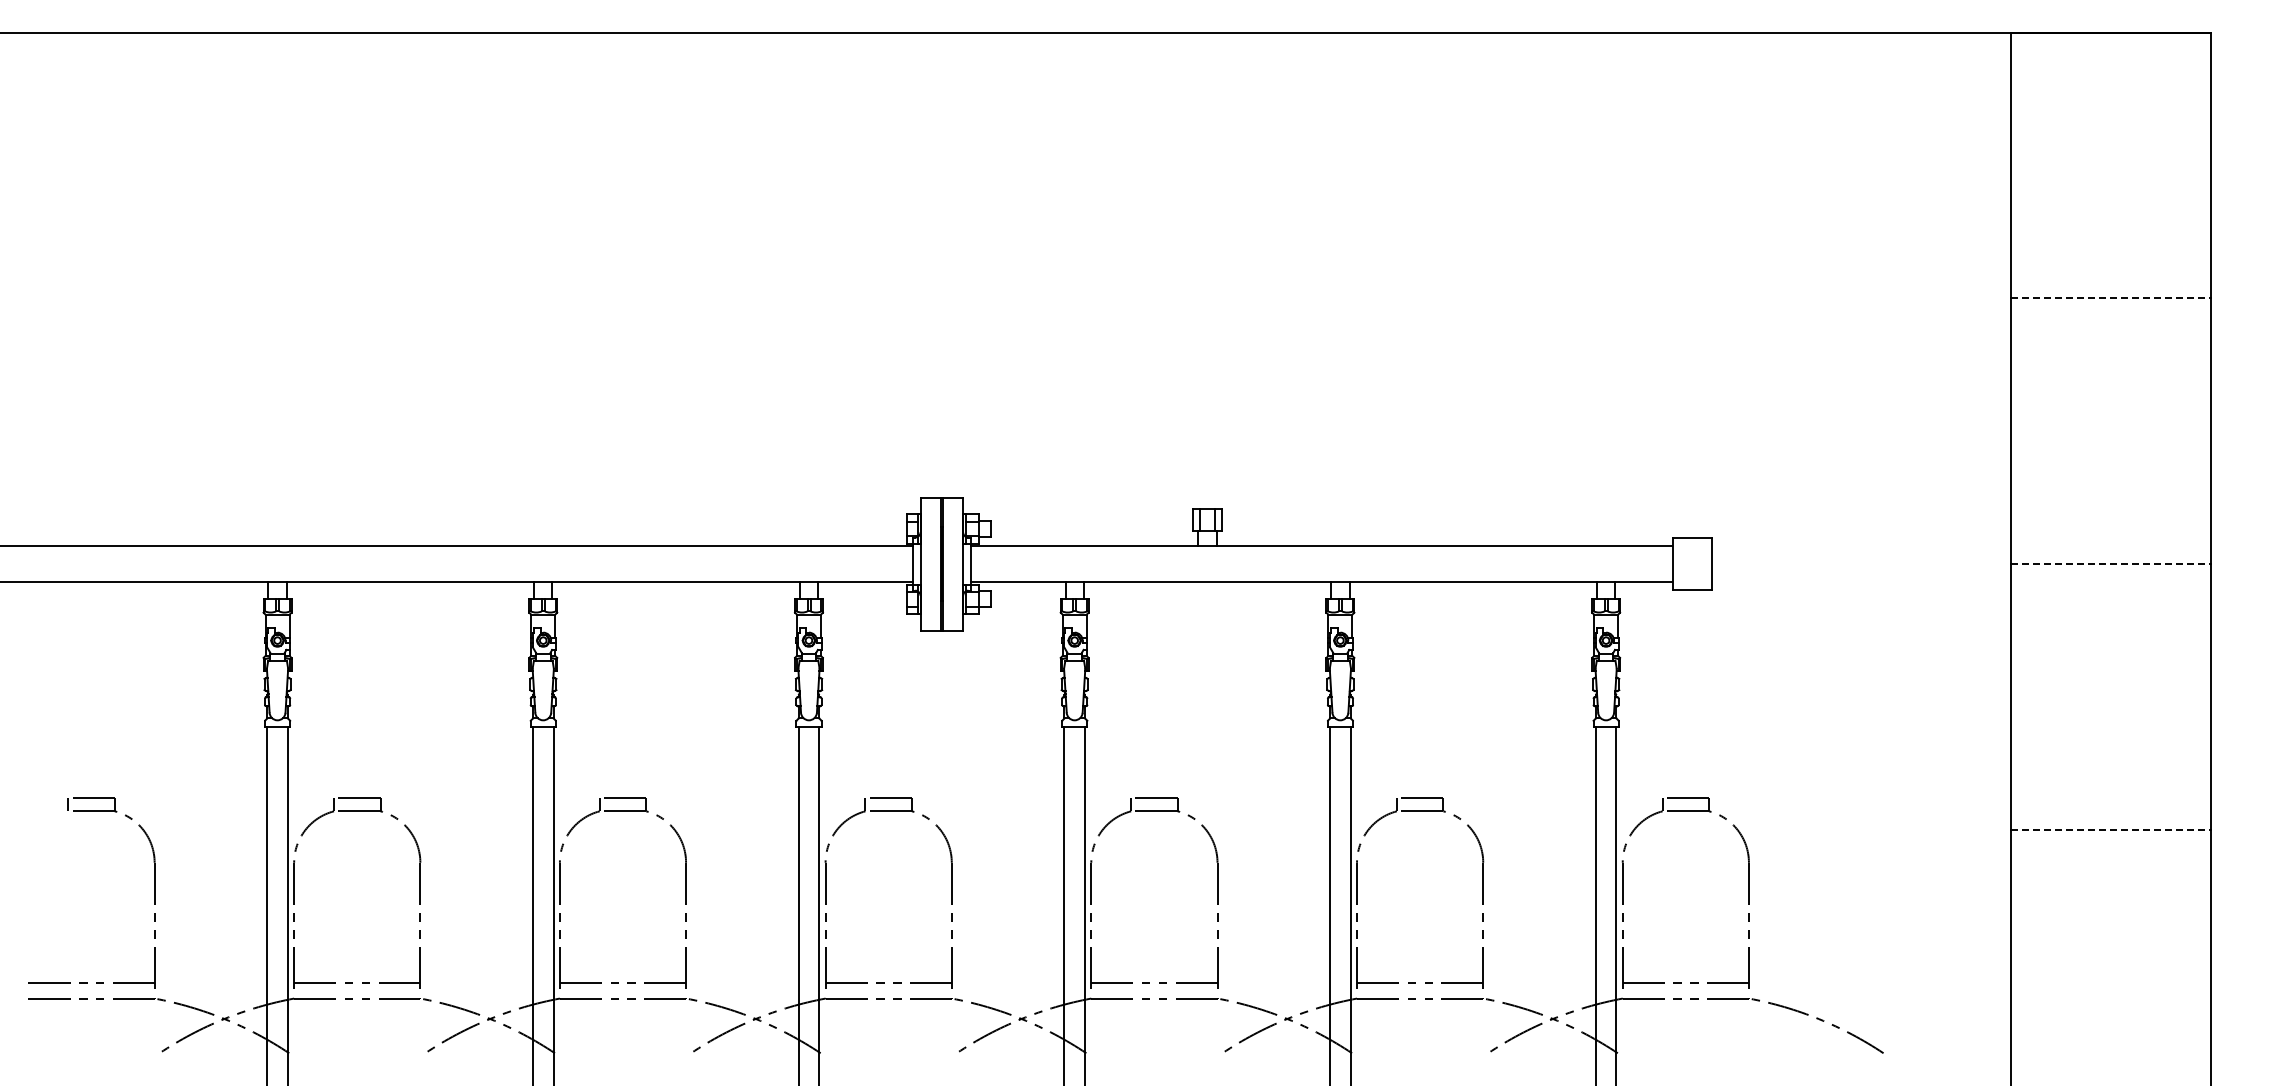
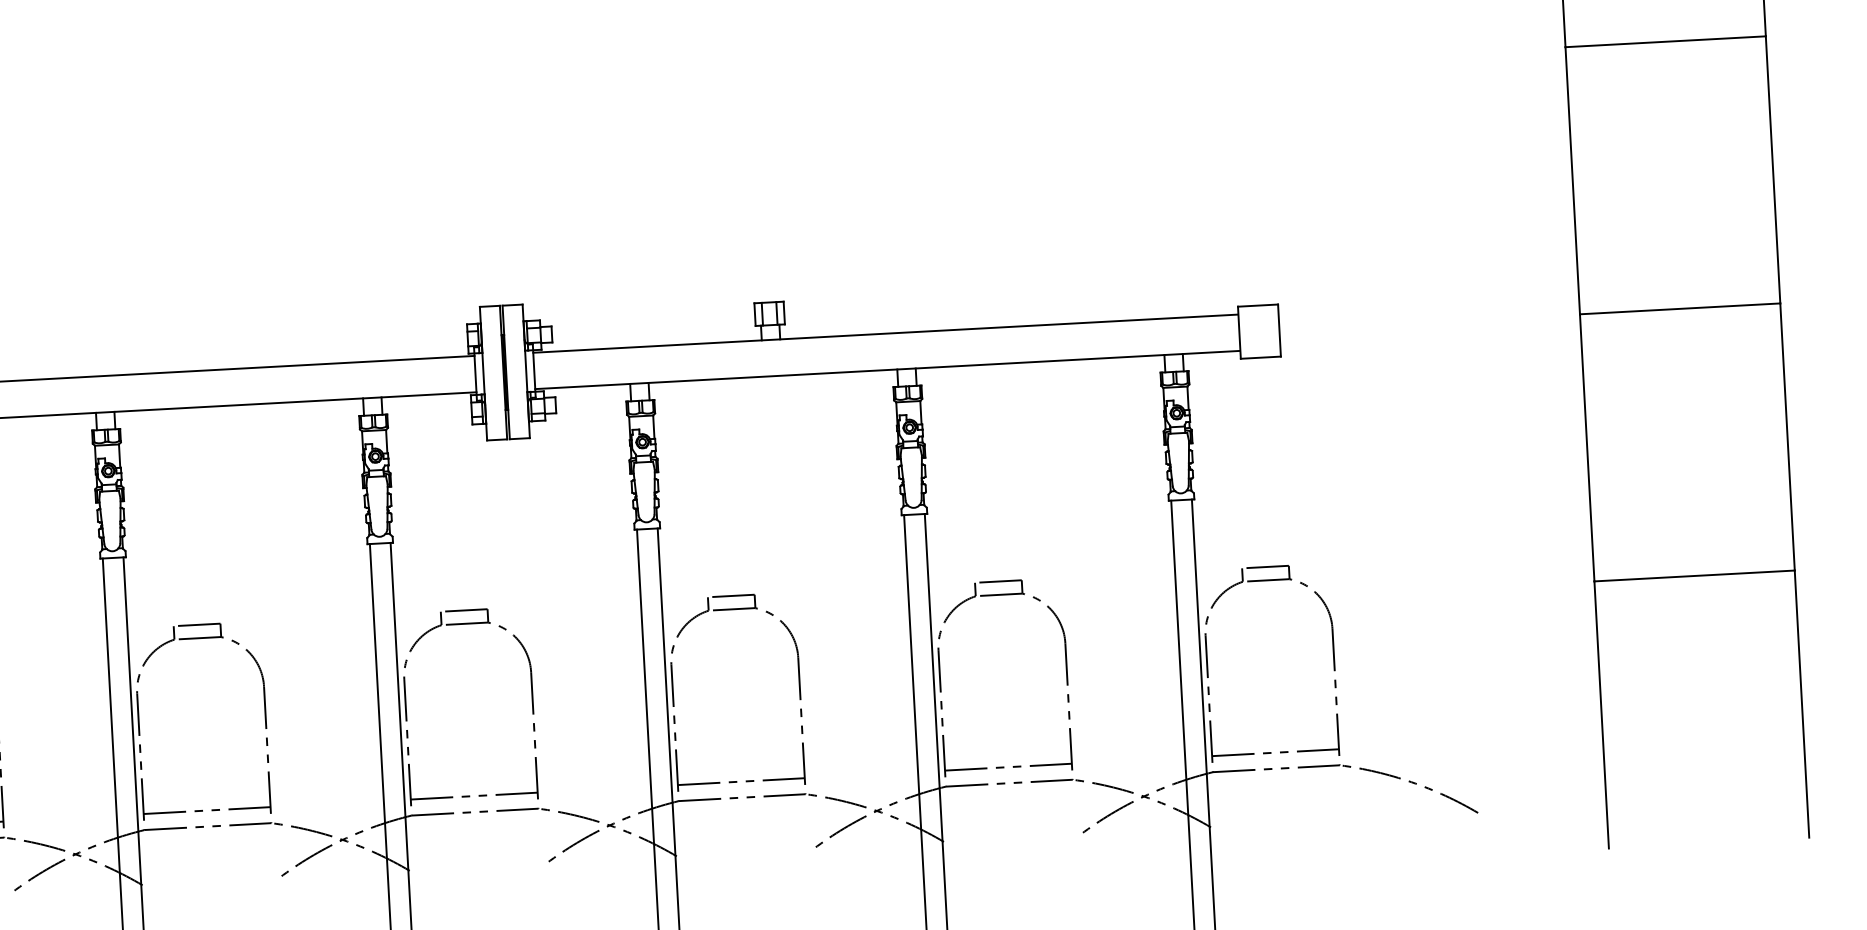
line: (2110, 298) -> (1665, 41), dashed -> solid
line: (2110, 564) -> (1679, 309), dashed -> solid
line: (2110, 829) -> (1694, 575), dashed -> solid

